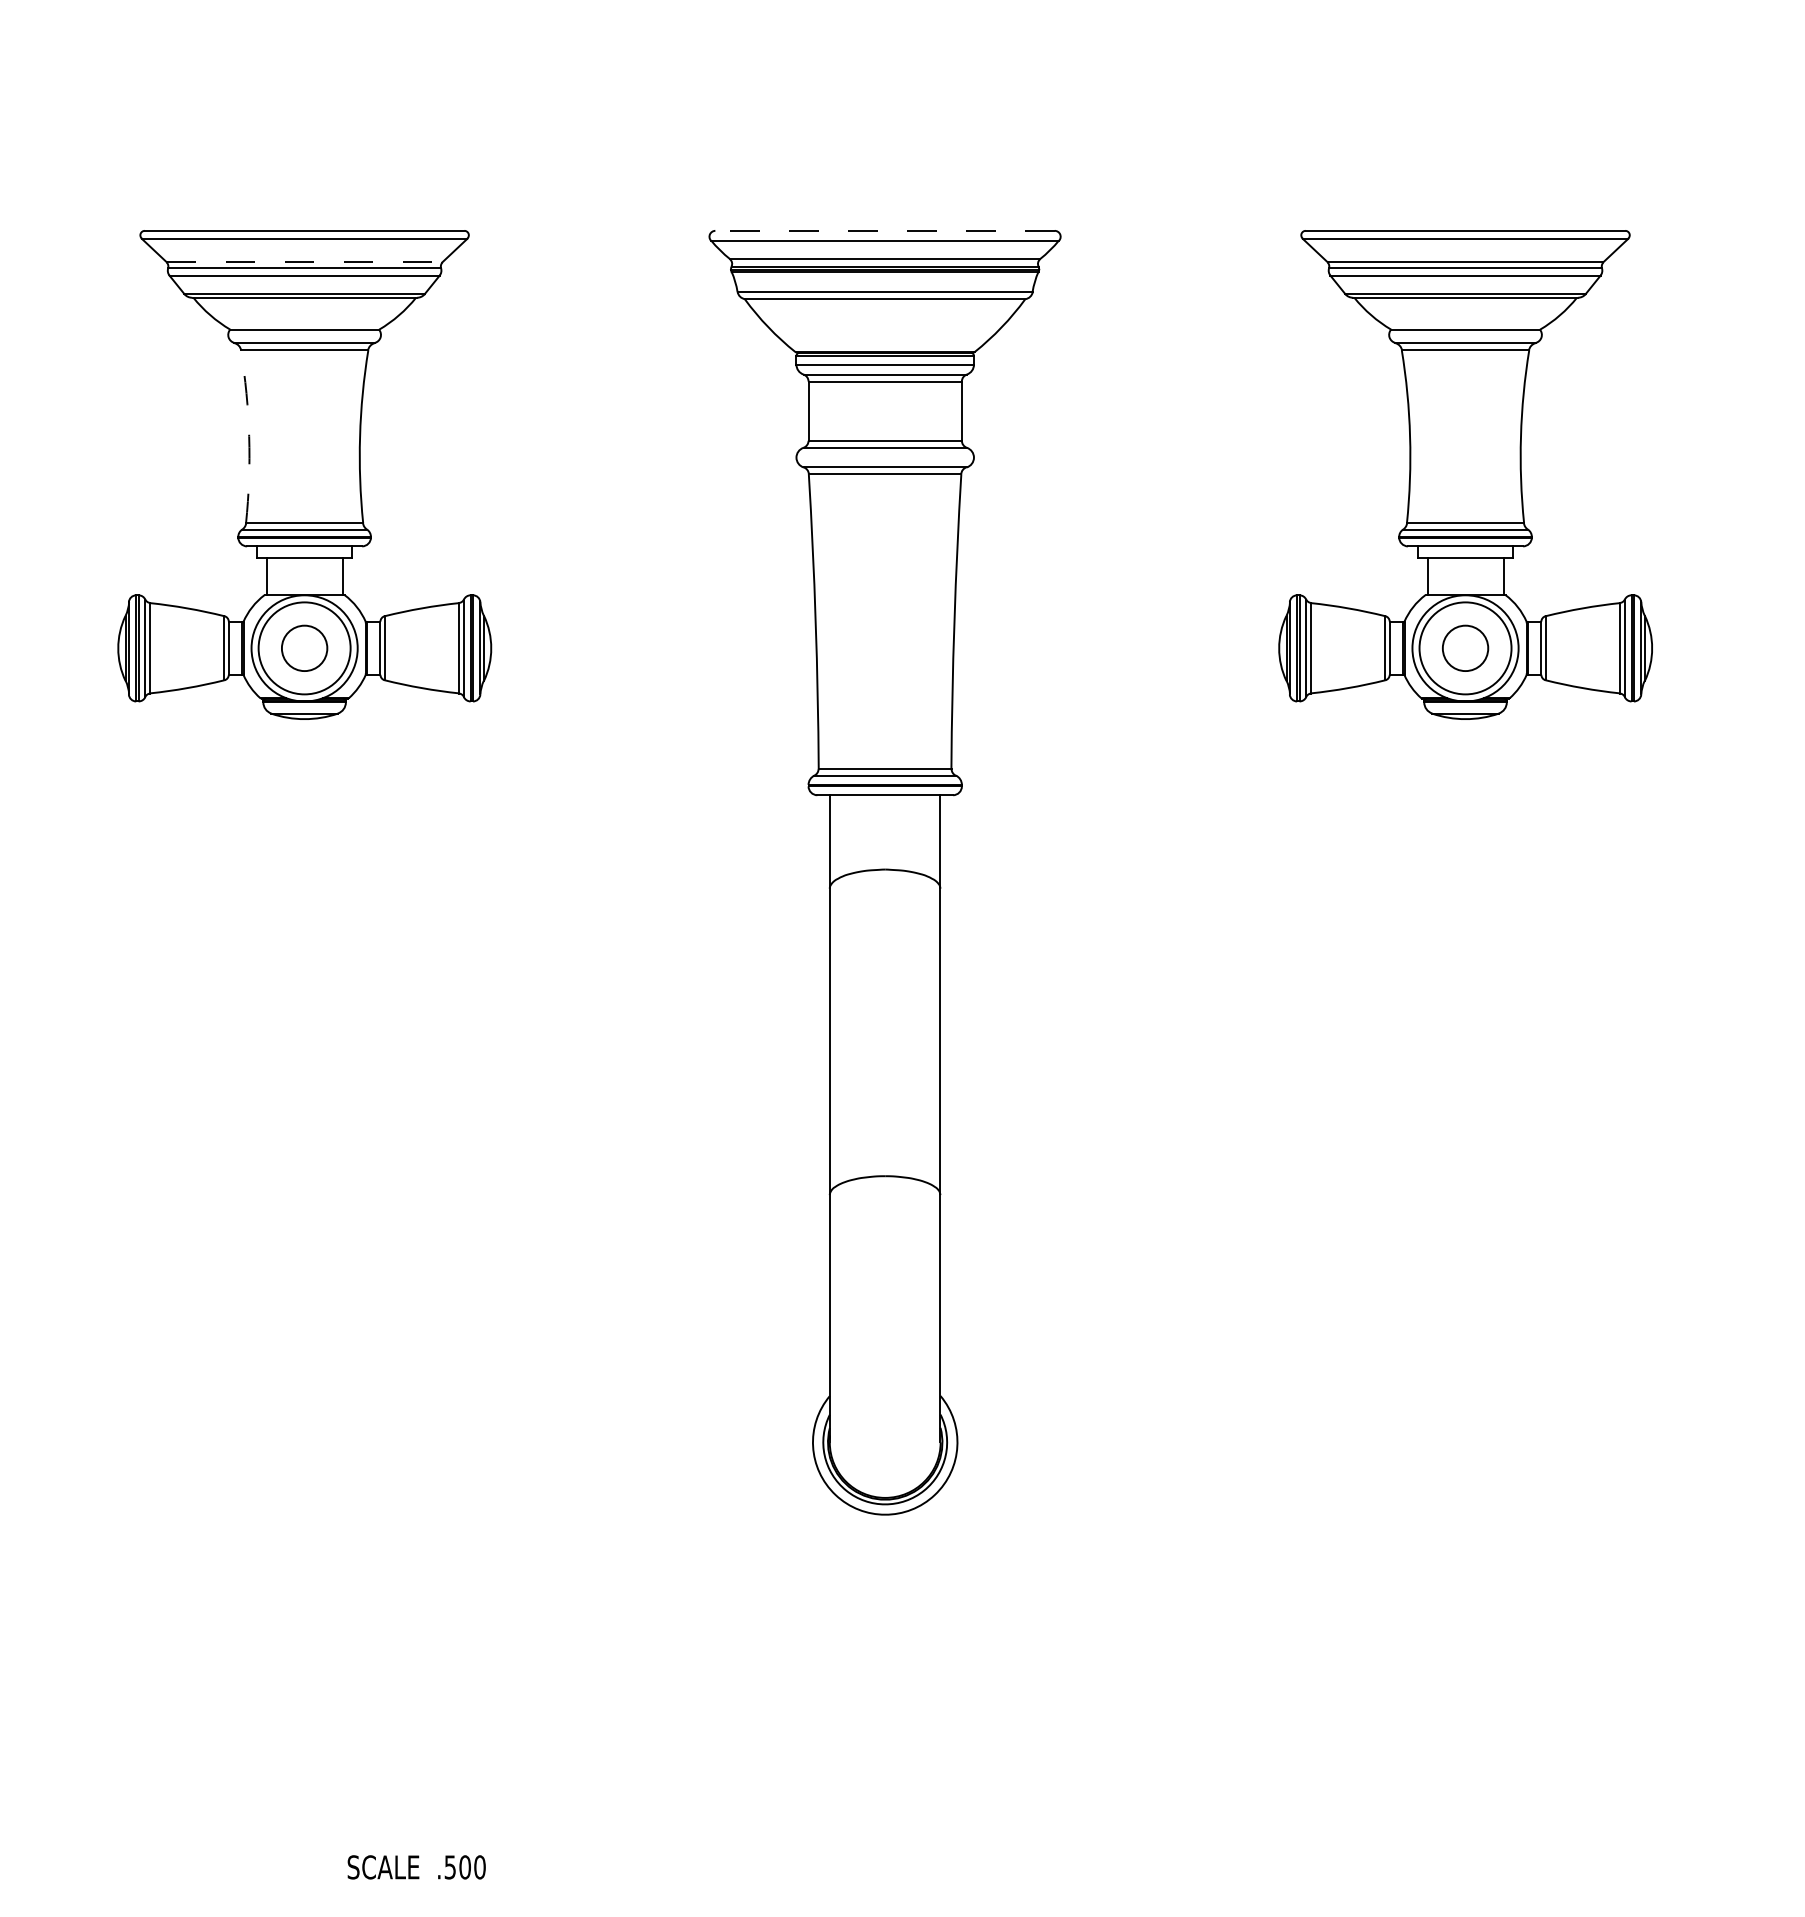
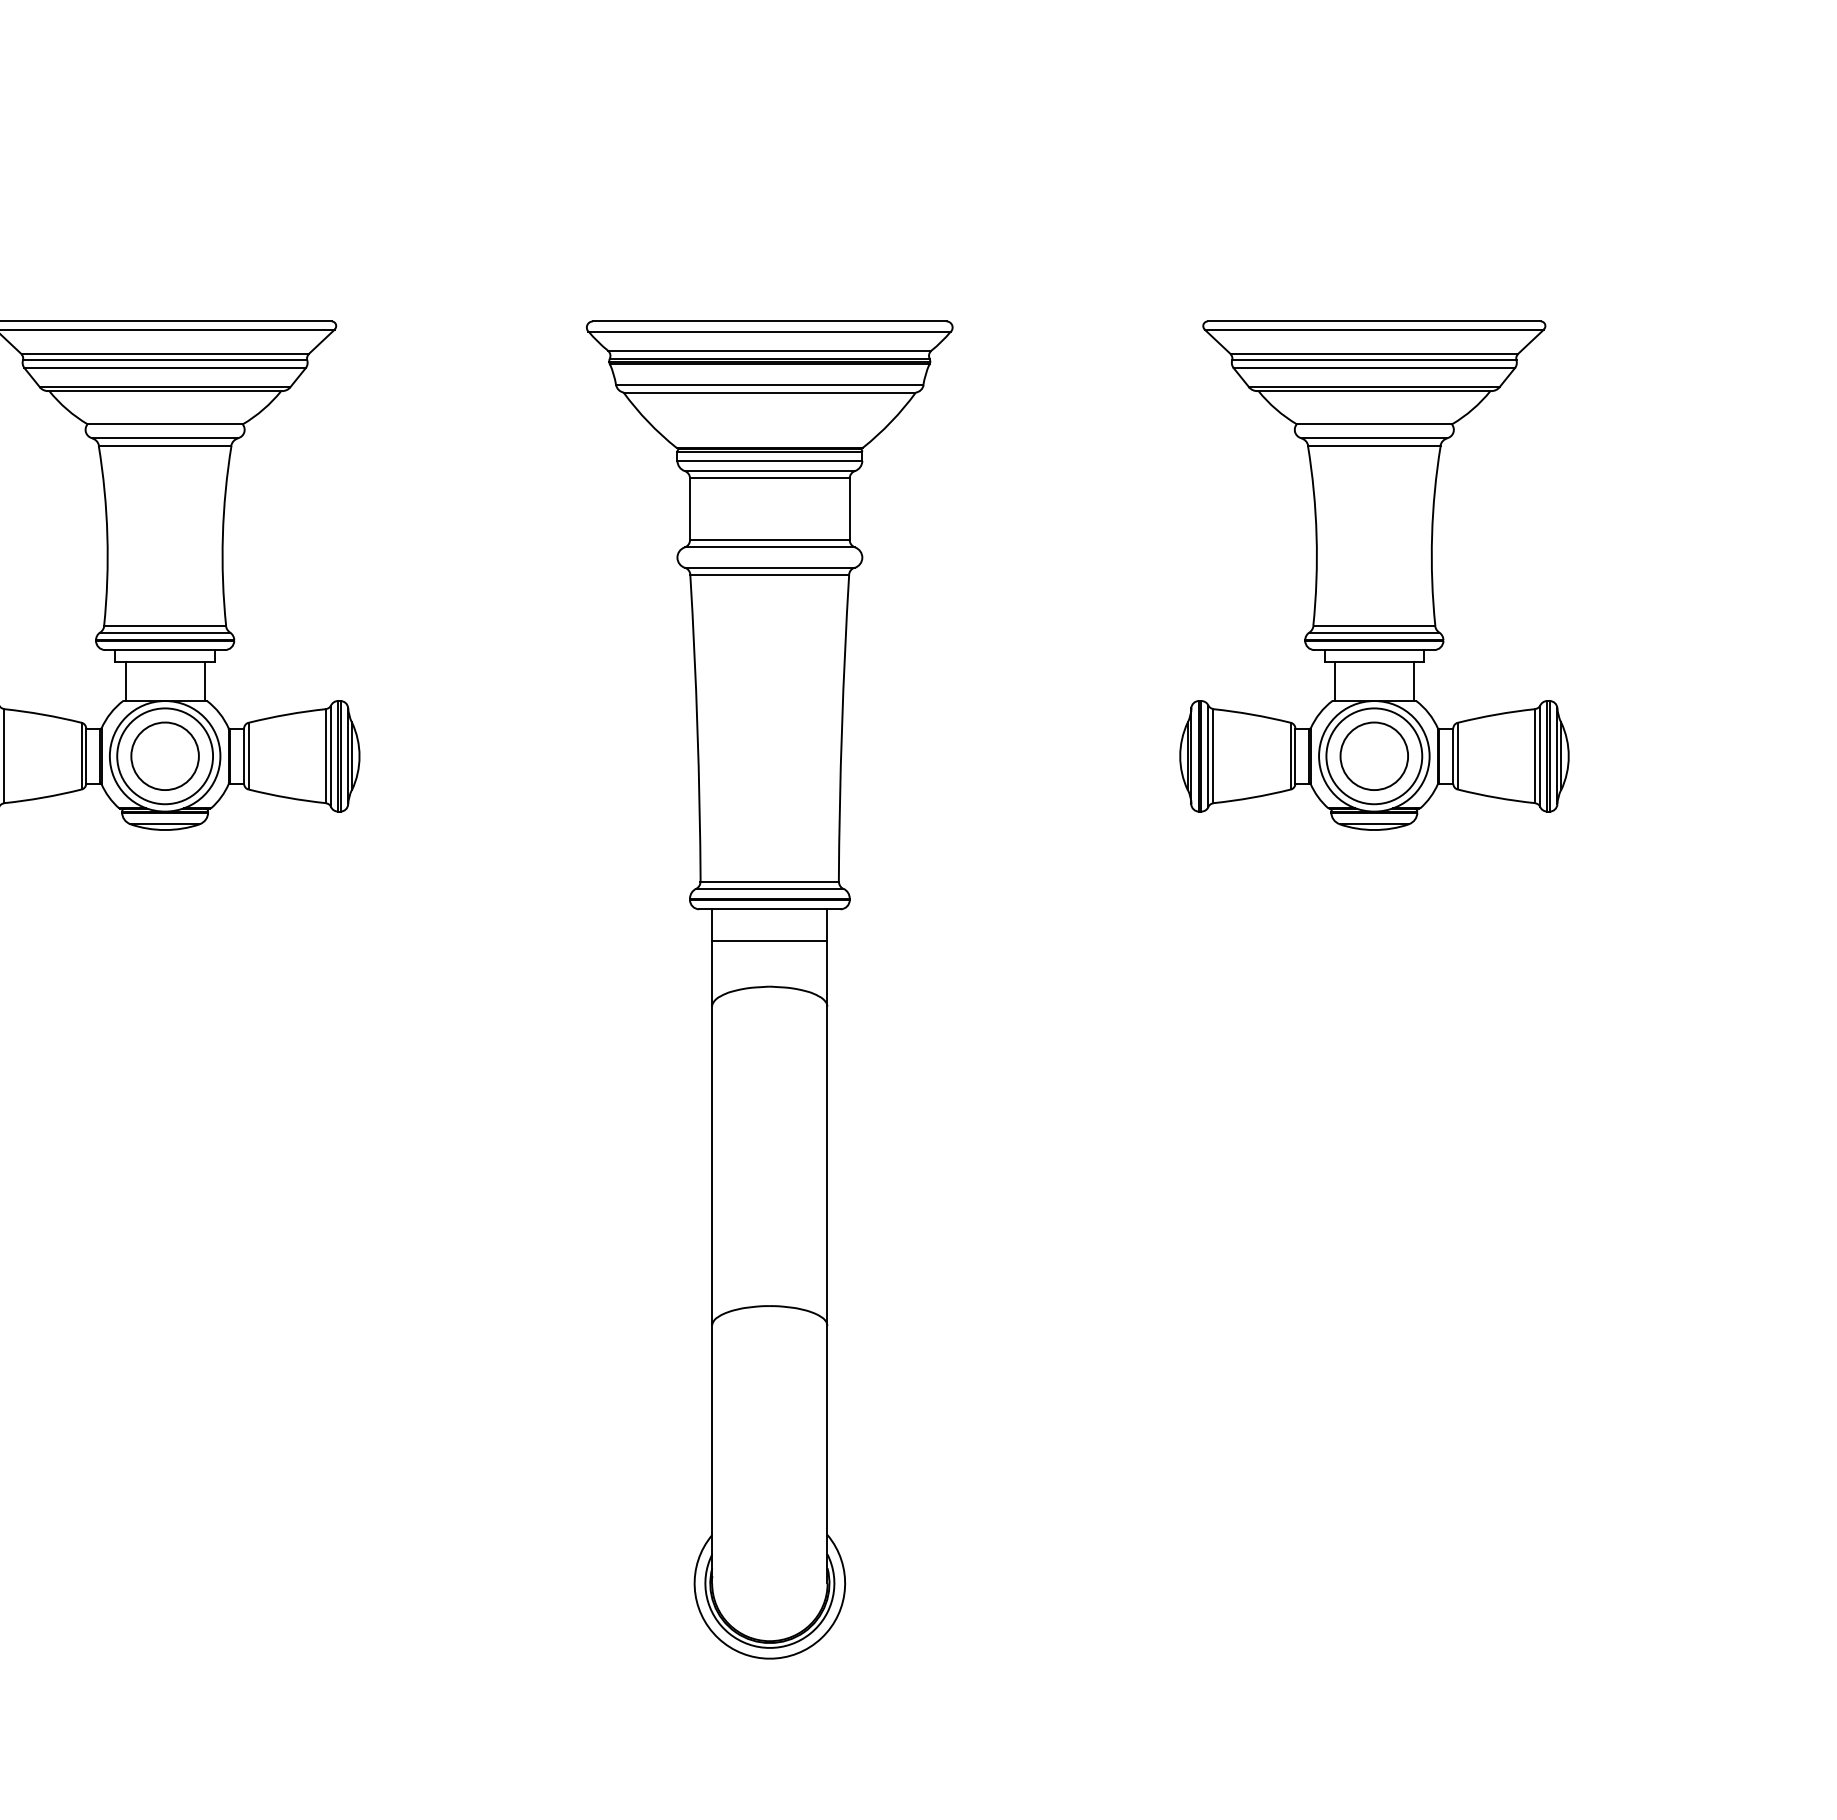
line: (885, 230) -> (770, 321), dashed -> solid
line: (304, 262) -> (165, 354), dashed -> solid
arc: (249, 436) -> (107, 535), dashed -> solid
circle: (304, 647) -> (165, 755), size x1.43
circle: (1465, 647) -> (1374, 755), size x1.43
line: (884, 825) -> (769, 940), added

